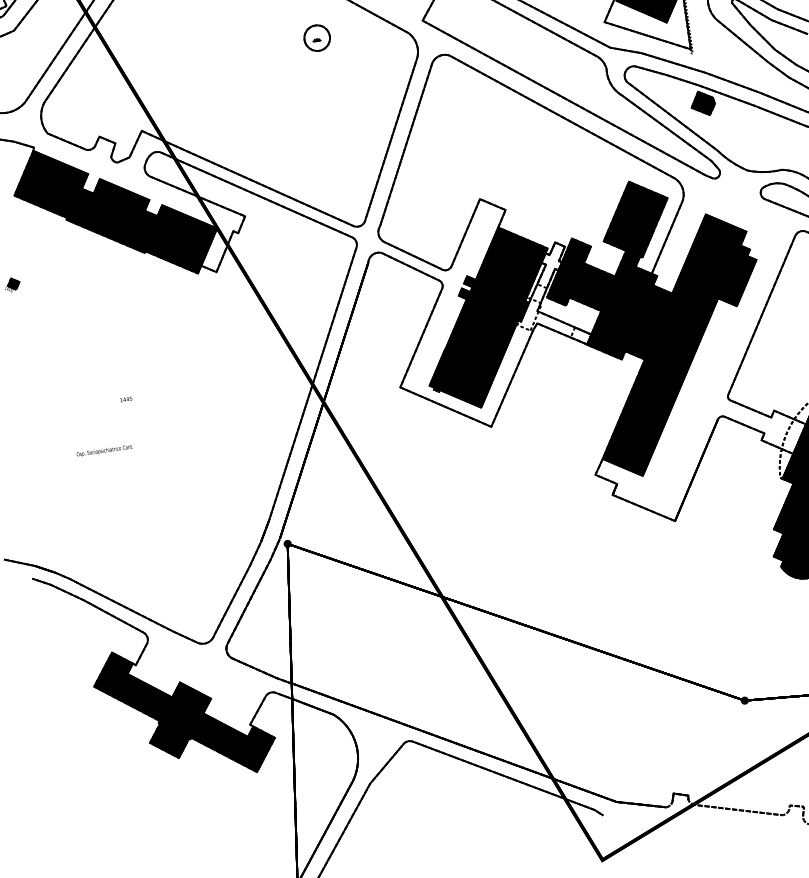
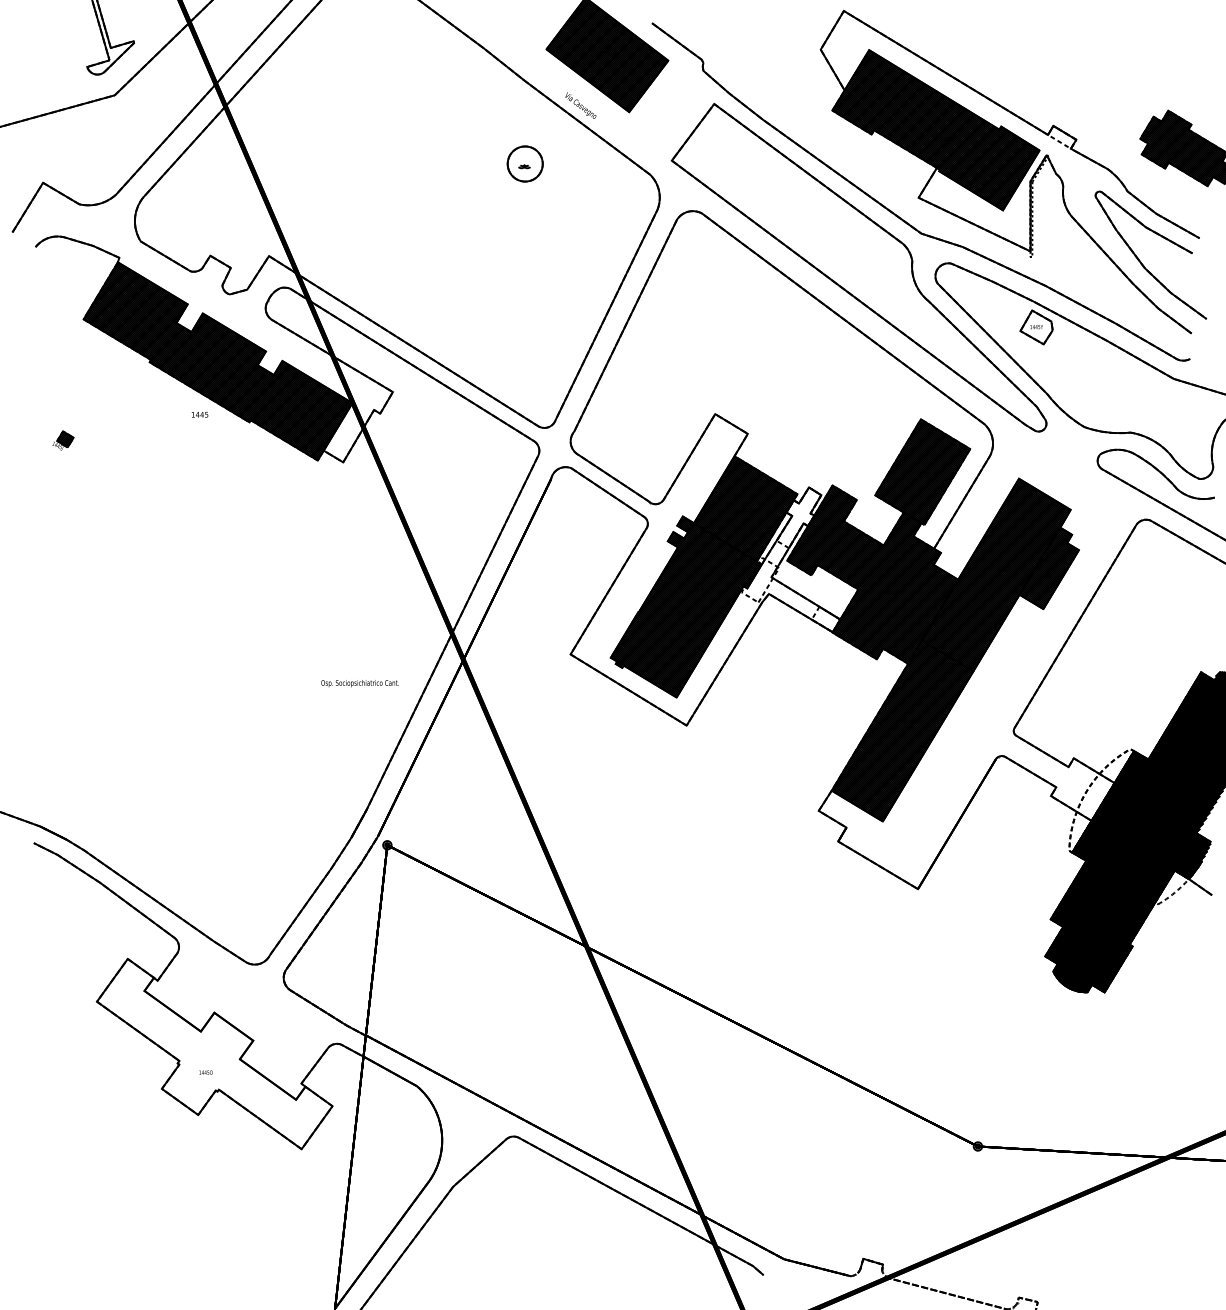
hatch: (702, 103) -> (1036, 327), removed
text: (125, 399) -> (199, 414), moved
text: (104, 450) -> (359, 683), moved
hatch: (184, 711) -> (214, 1053), removed

